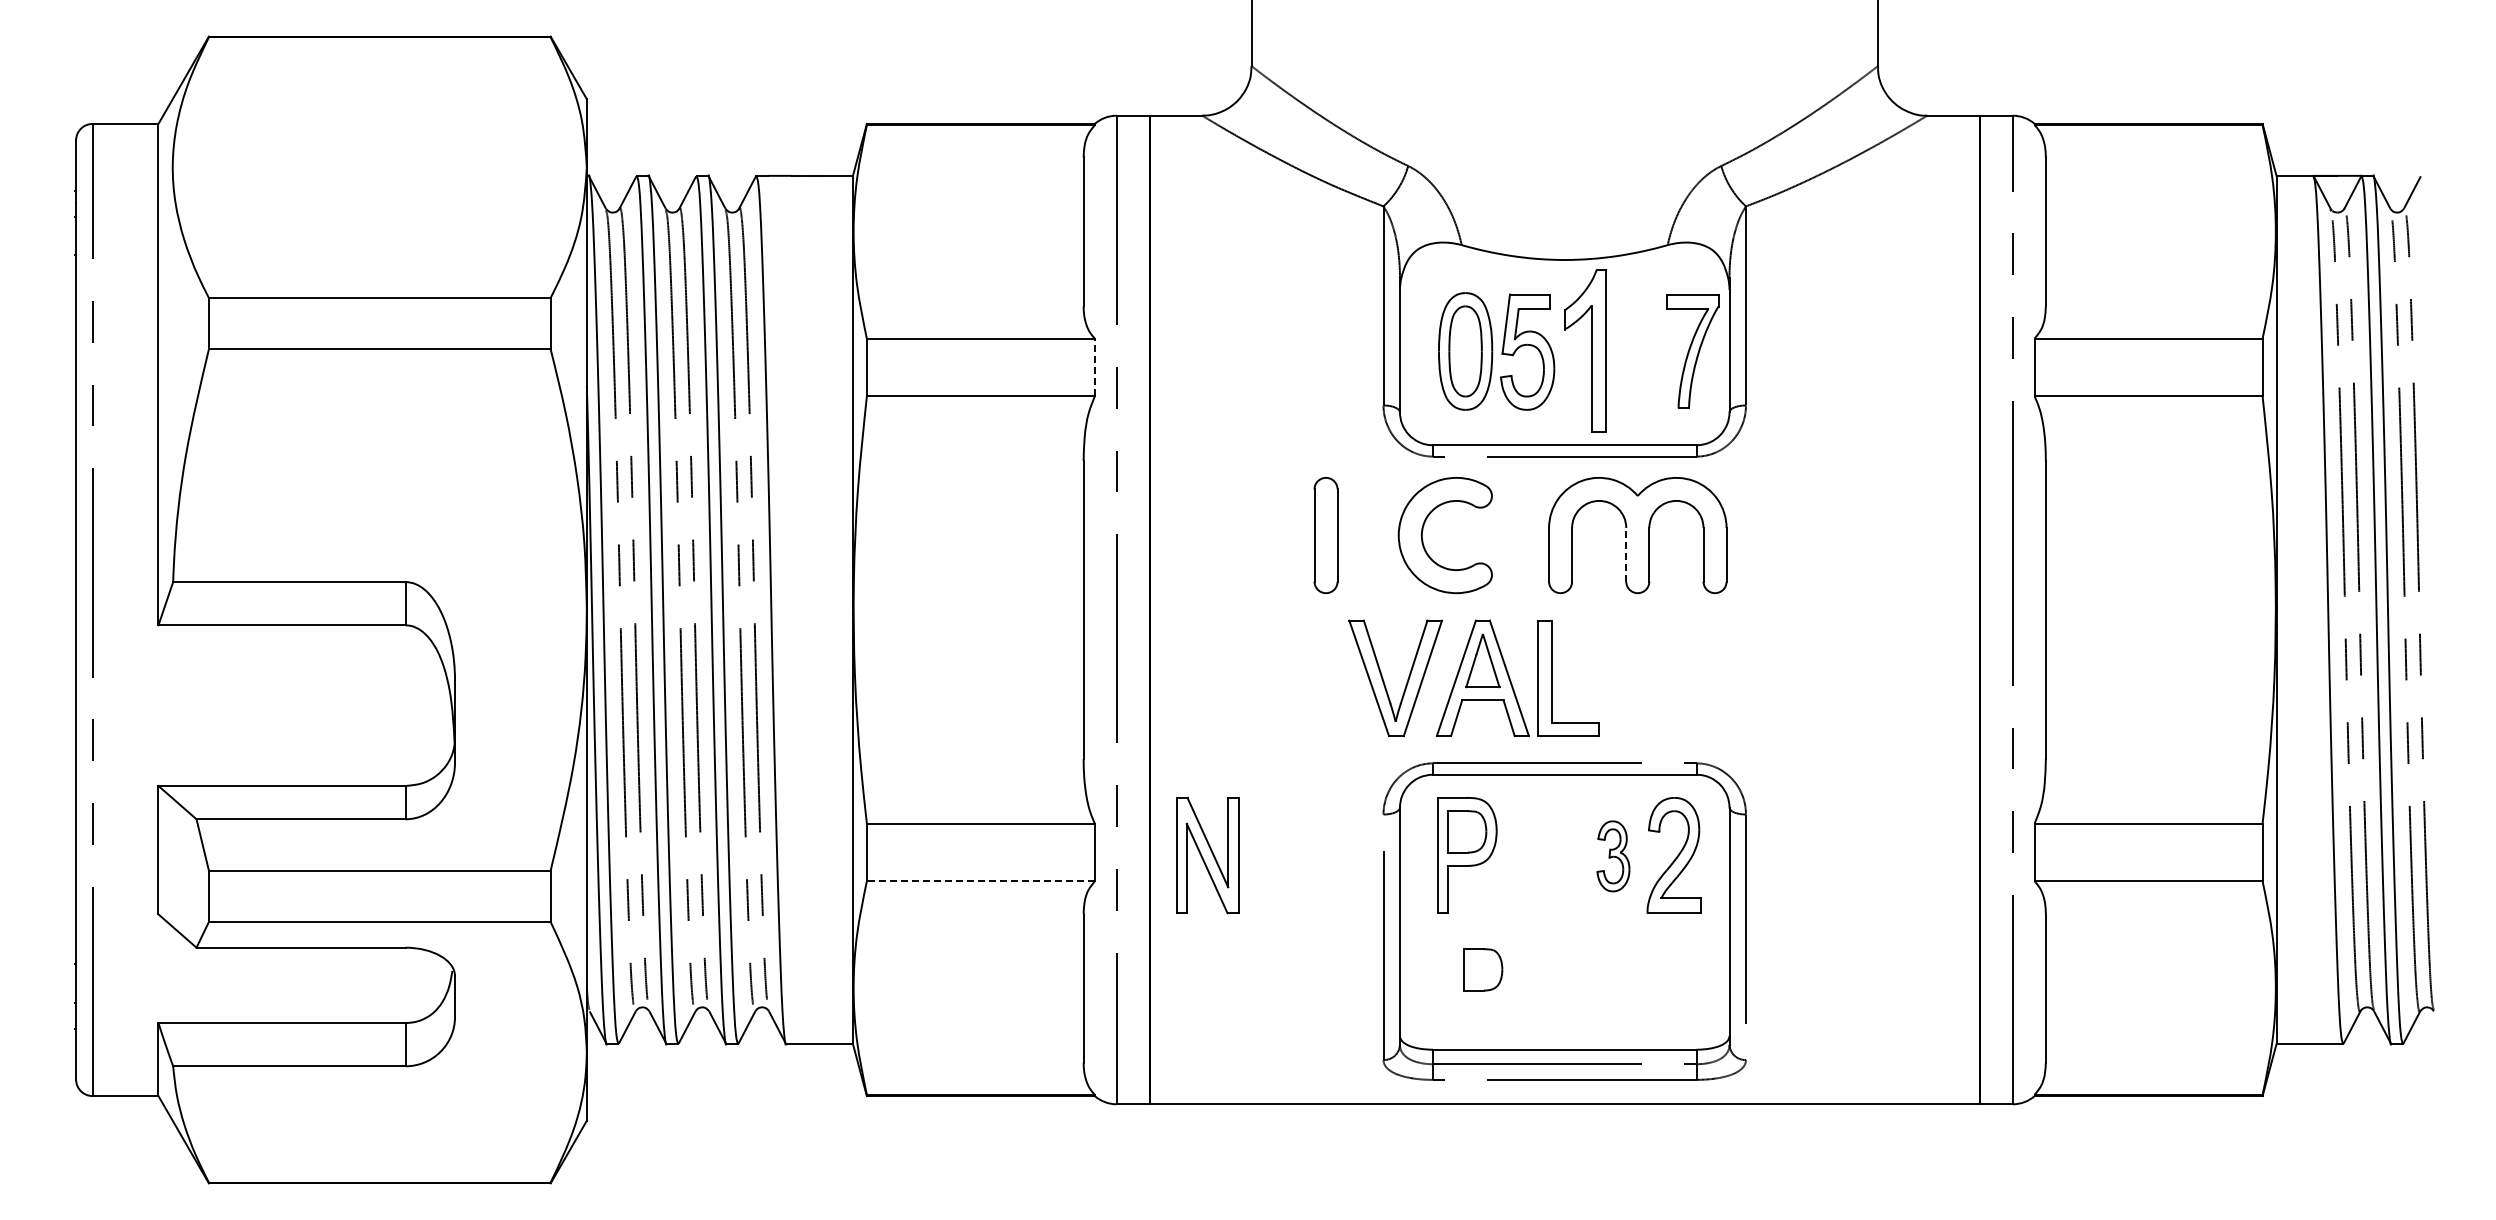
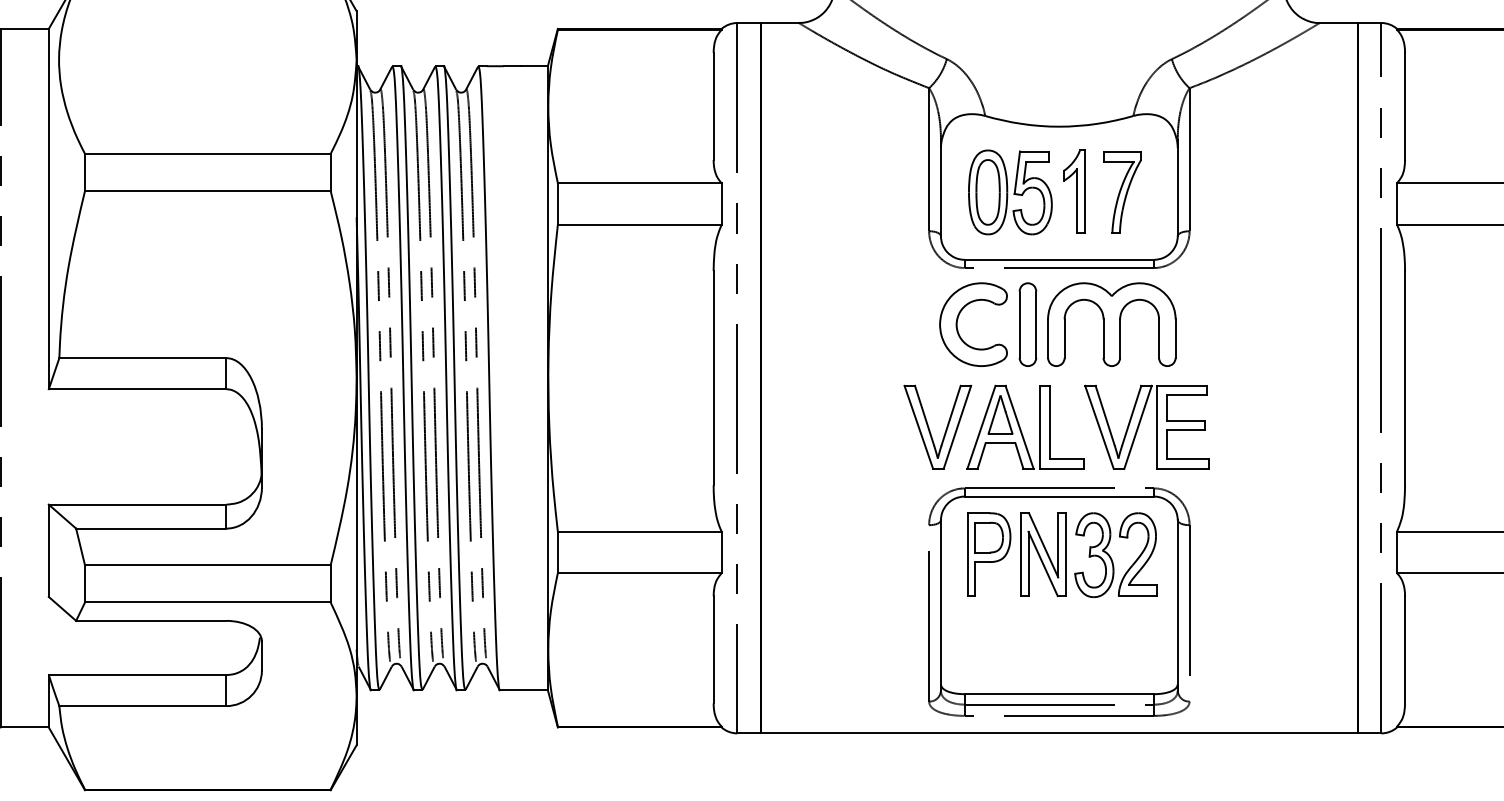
part: (1585, 350) -> (1074, 191), size x0.71
part: (1692, 351) -> (1122, 192), moved
line: (1094, 367) -> (721, 203), dashed -> solid
part: (1325, 535) -> (1027, 324), moved
line: (1626, 554) -> (1103, 338), dashed -> solid
part: (1676, 675) -> (1139, 425), added
part: (1207, 855) -> (1043, 554), moved
part: (1613, 856) -> (1094, 555), size x1.67
line: (980, 881) -> (639, 573), dashed -> solid
part: (1483, 969) -> (1000, 636), removed

